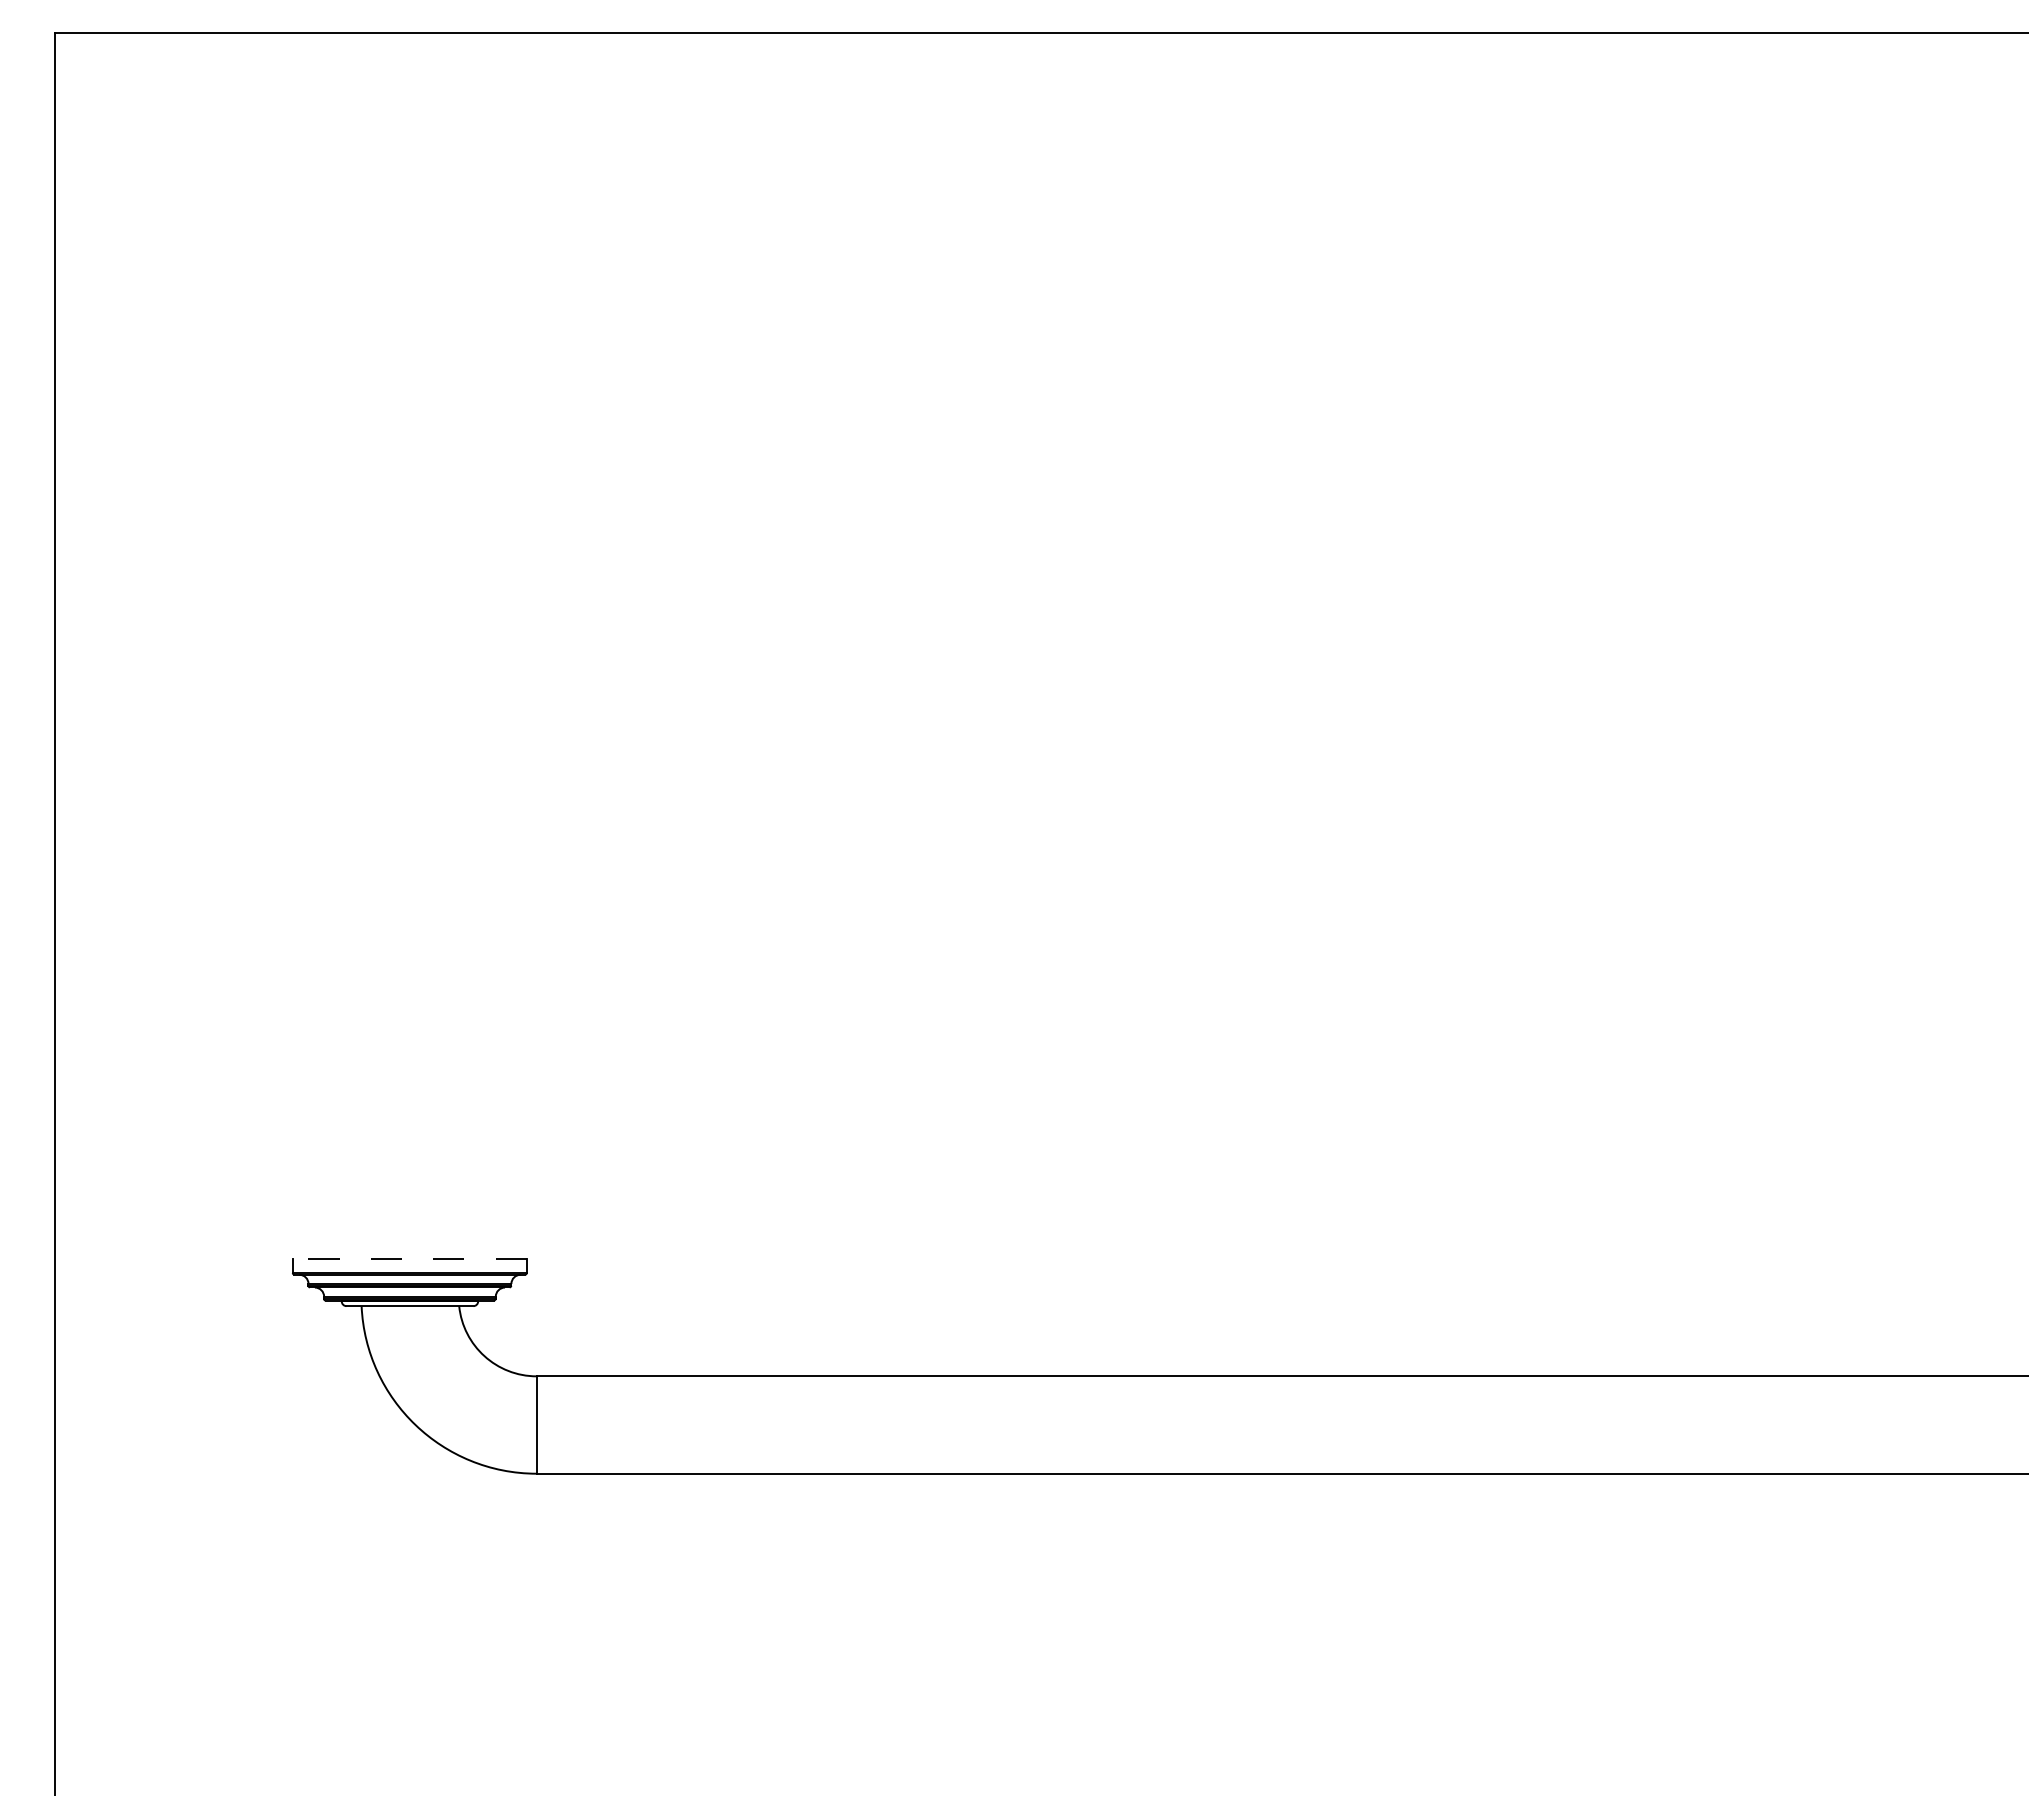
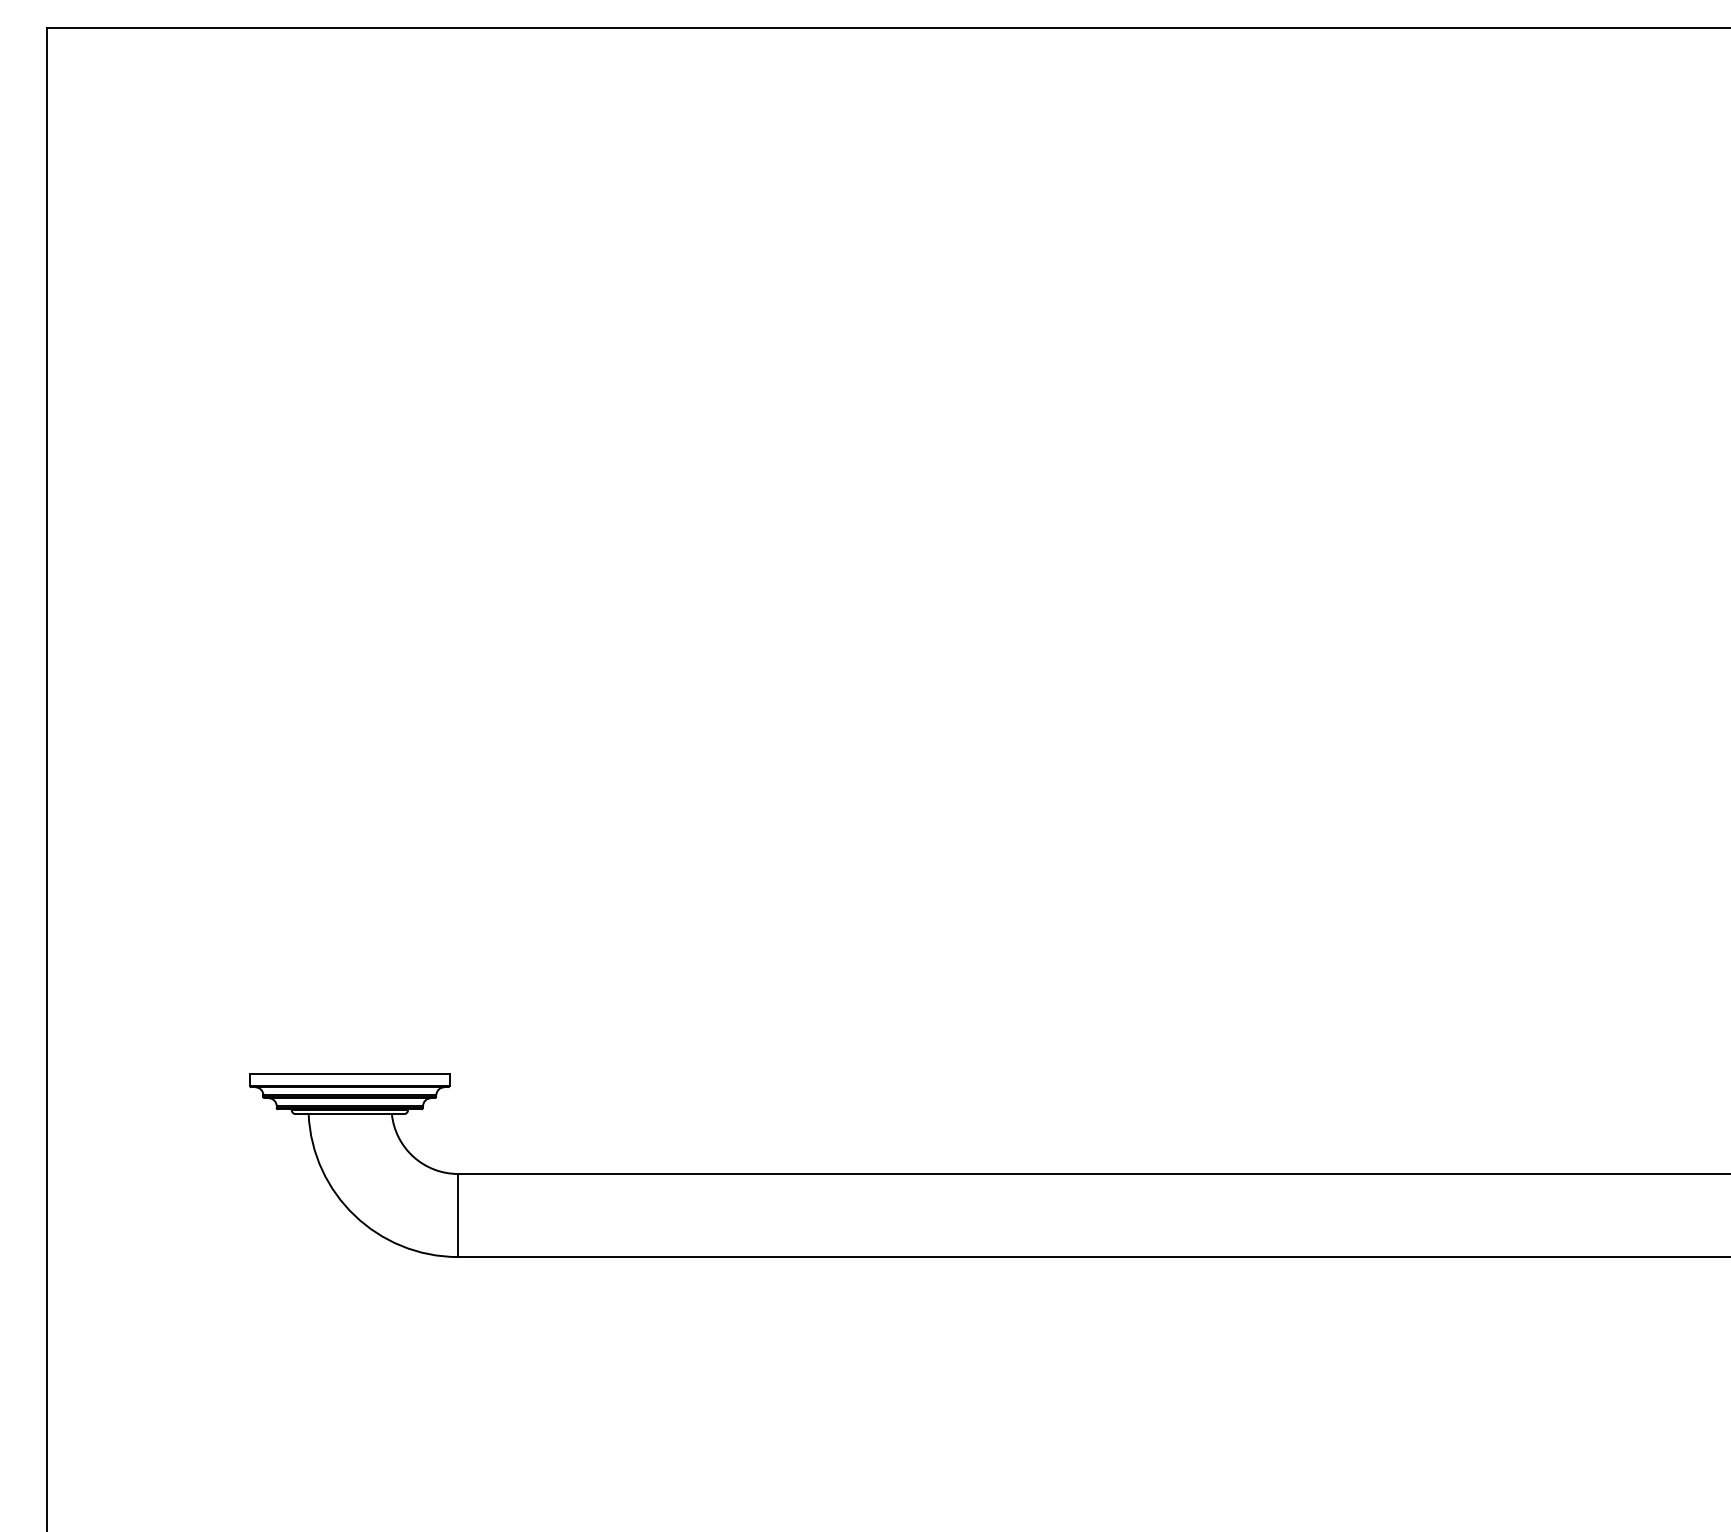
line: (409, 1259) -> (349, 1074), dashed -> solid

